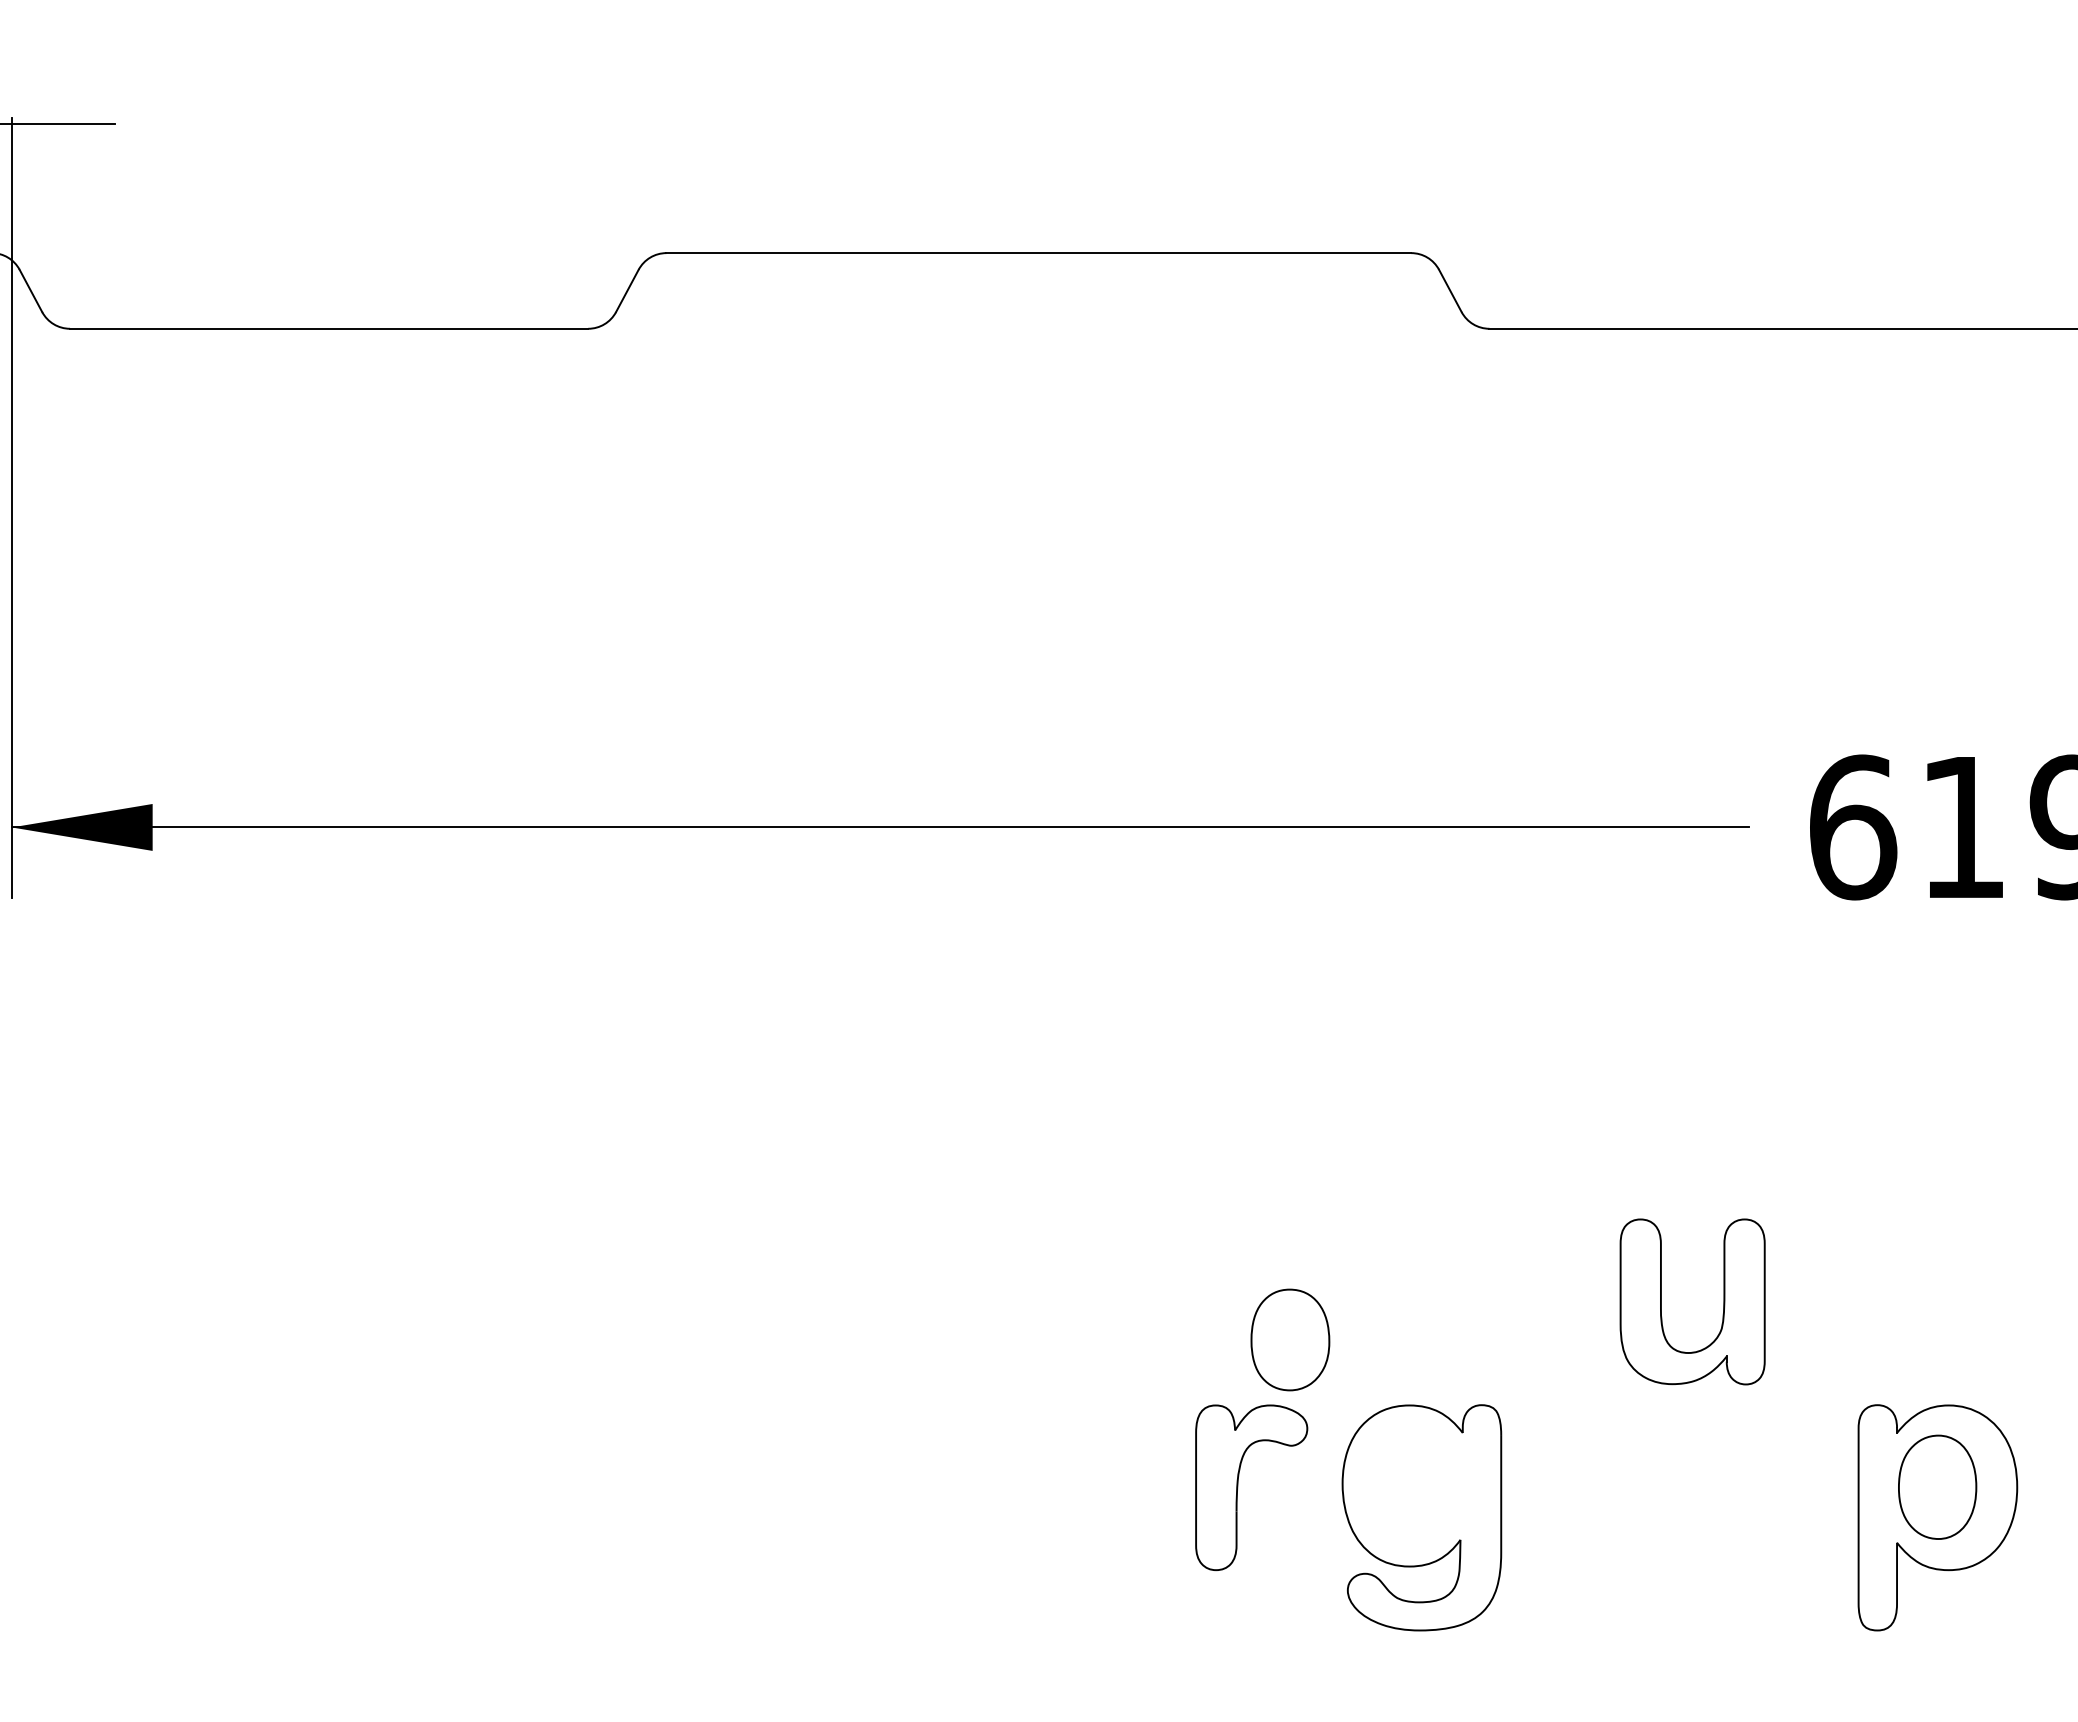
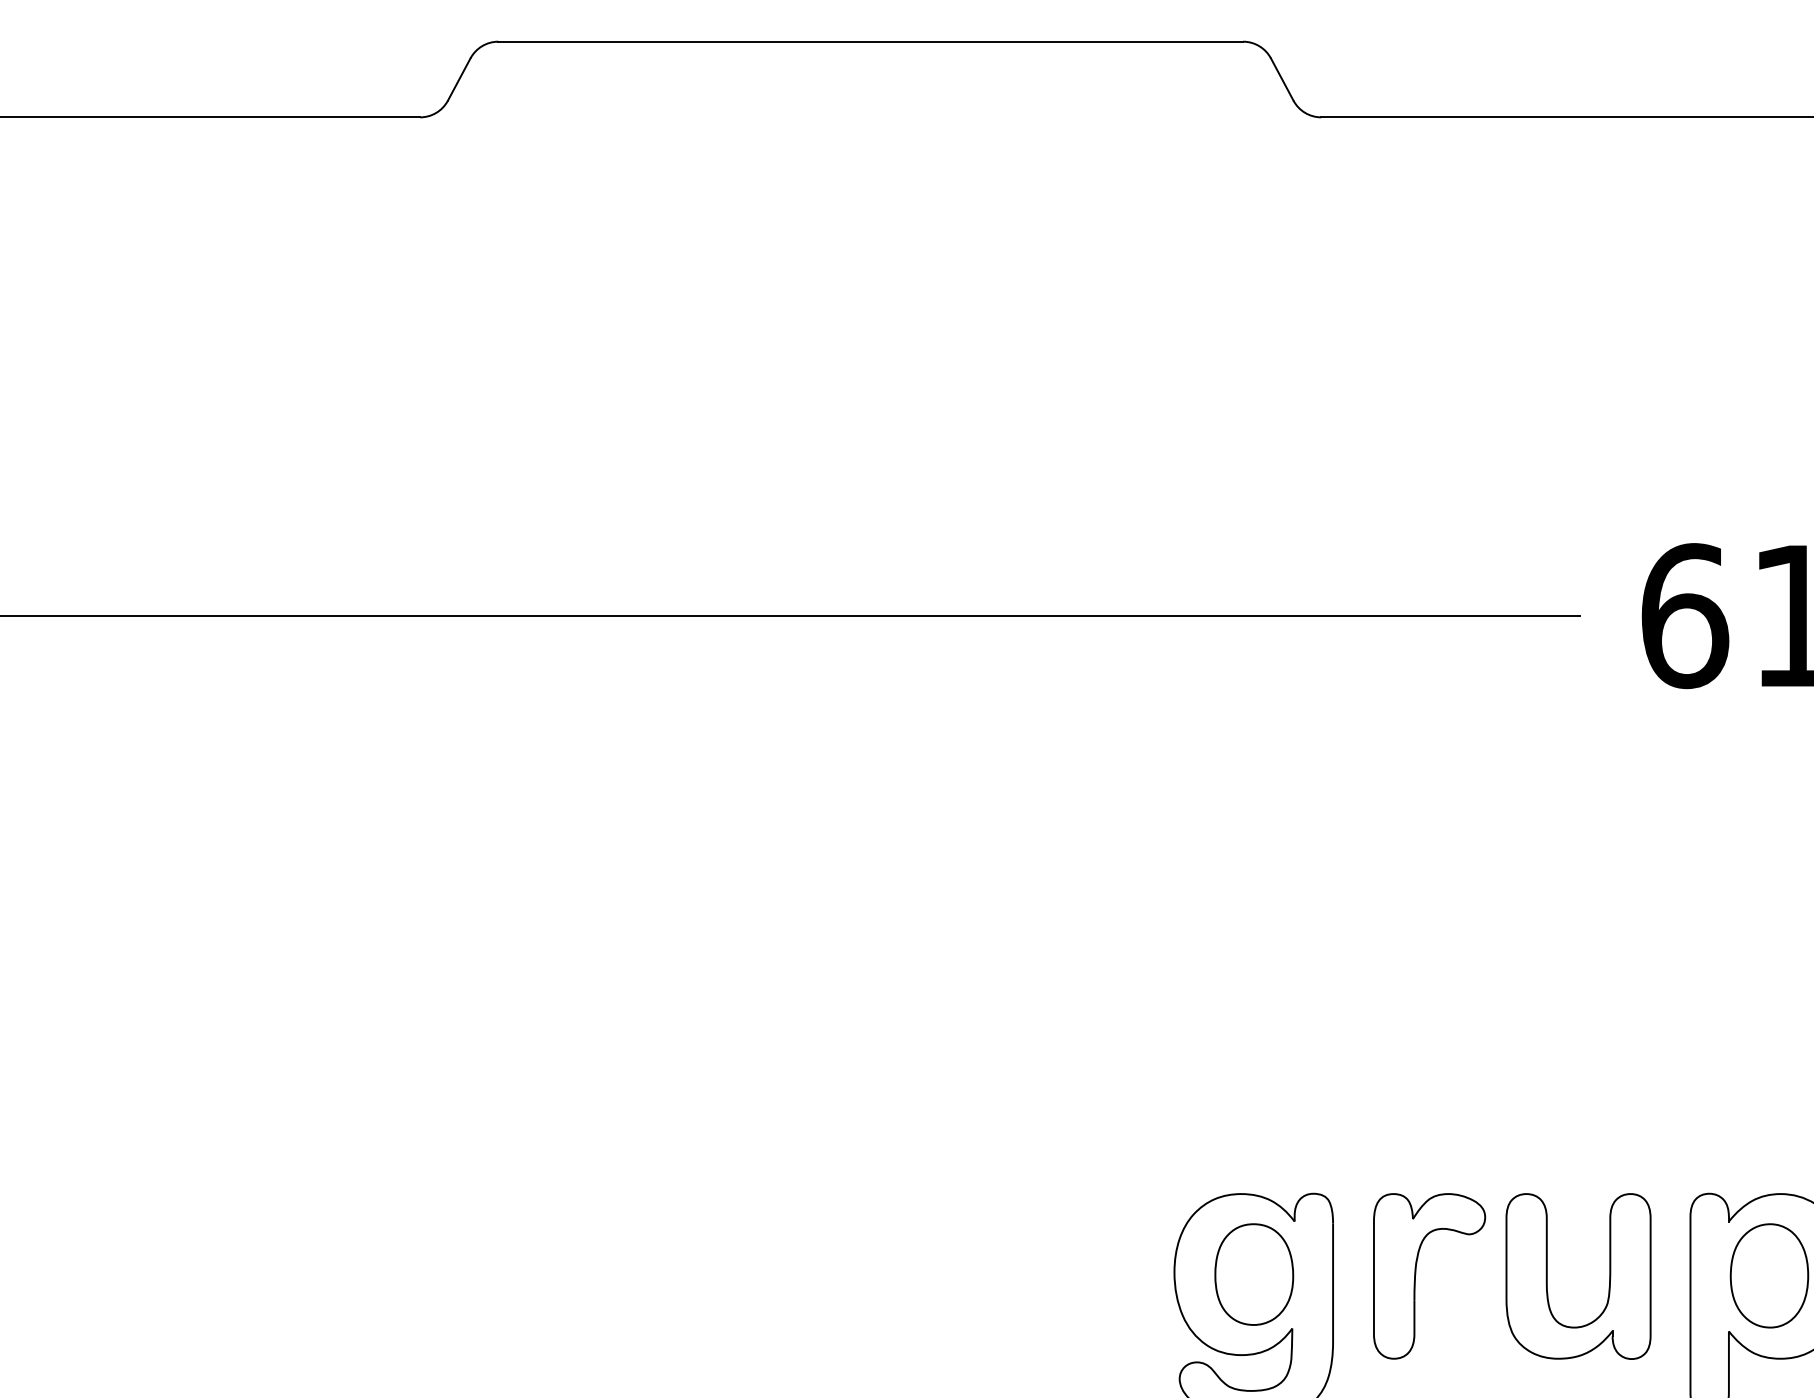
part: (1661, 1301) -> (1547, 1276), moved
part: (1290, 1339) -> (1254, 1274), moved
part: (1238, 1487) -> (1416, 1276), moved

